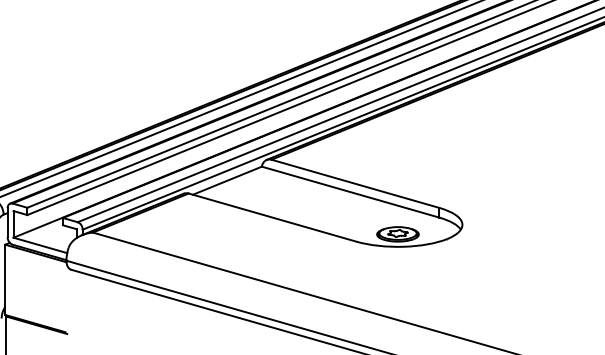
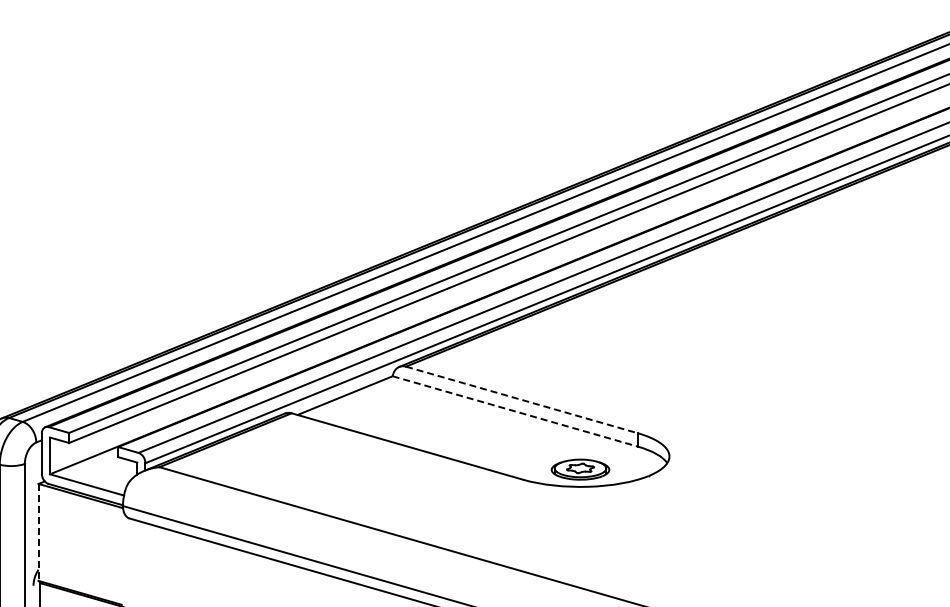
line: (355, 183) -> (521, 399), solid -> dashed
line: (350, 192) -> (515, 411), solid -> dashed
line: (5, 279) -> (38, 532), solid -> dashed

